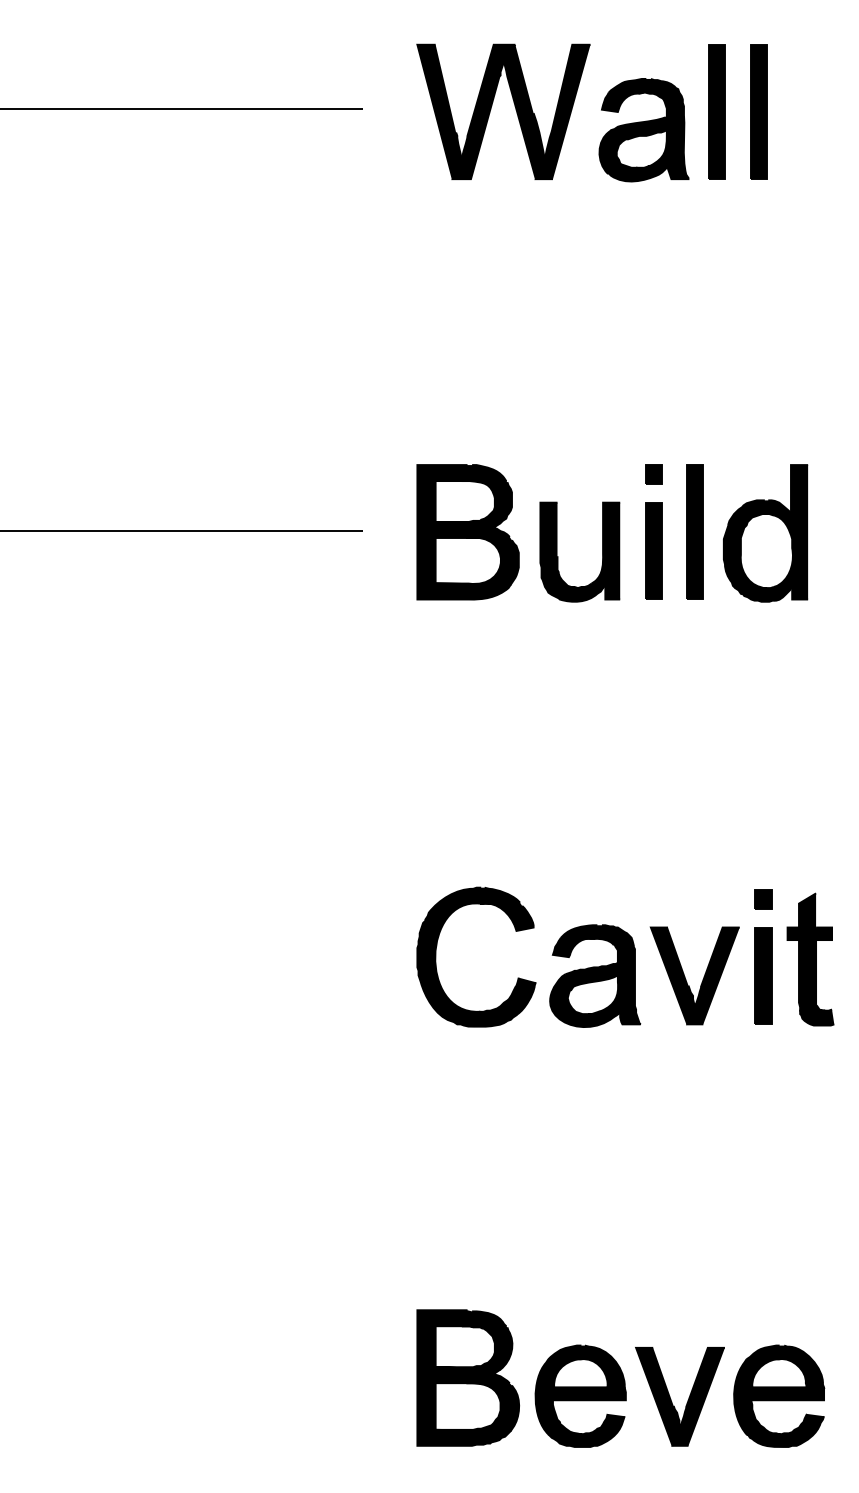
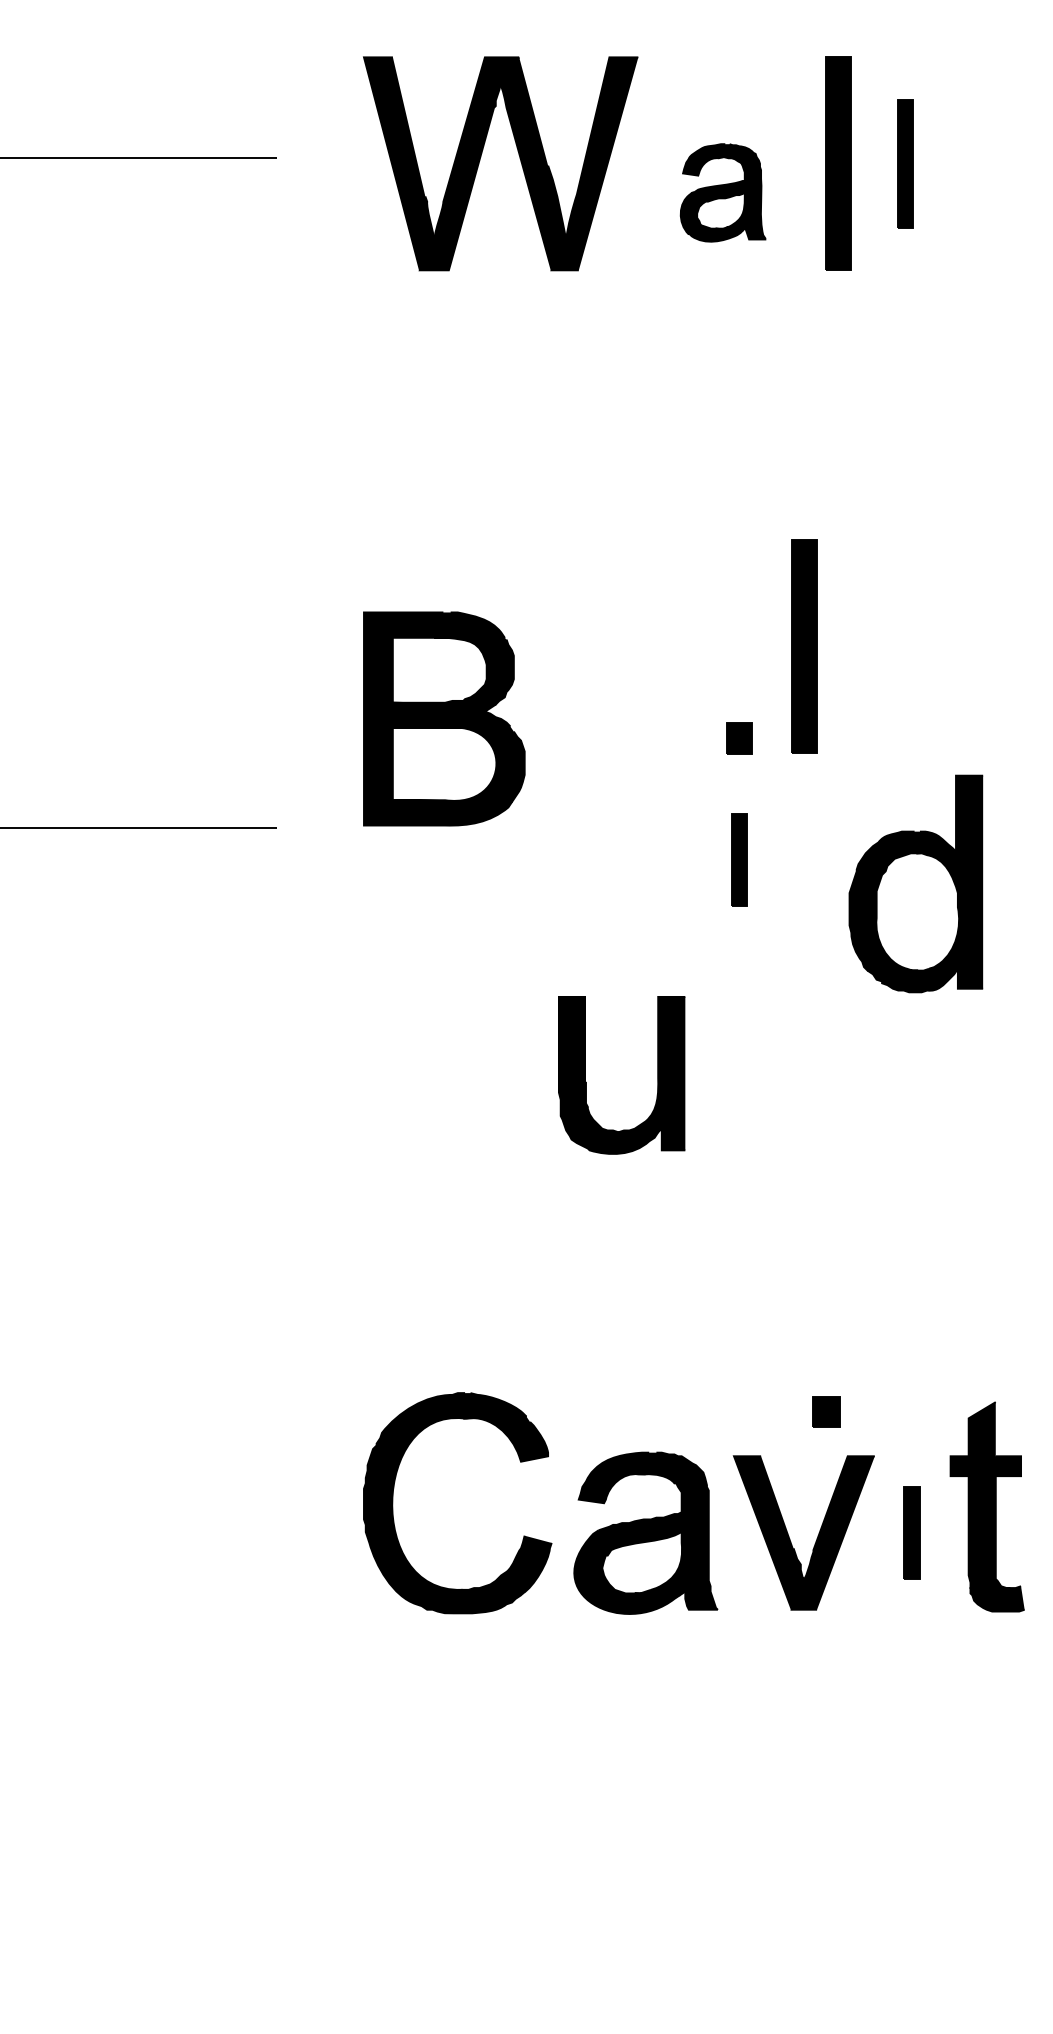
part: (758, 111) -> (904, 163), size x0.6
part: (643, 130) -> (722, 193), size x0.6
part: (694, 531) -> (803, 644), moved
part: (467, 532) -> (443, 719), moved
part: (765, 533) -> (915, 884), moved
part: (653, 550) -> (738, 858), size x0.6
part: (558, 556) -> (587, 1082), moved
part: (763, 899) -> (826, 1411), moved
part: (763, 975) -> (912, 1532), size x0.6

